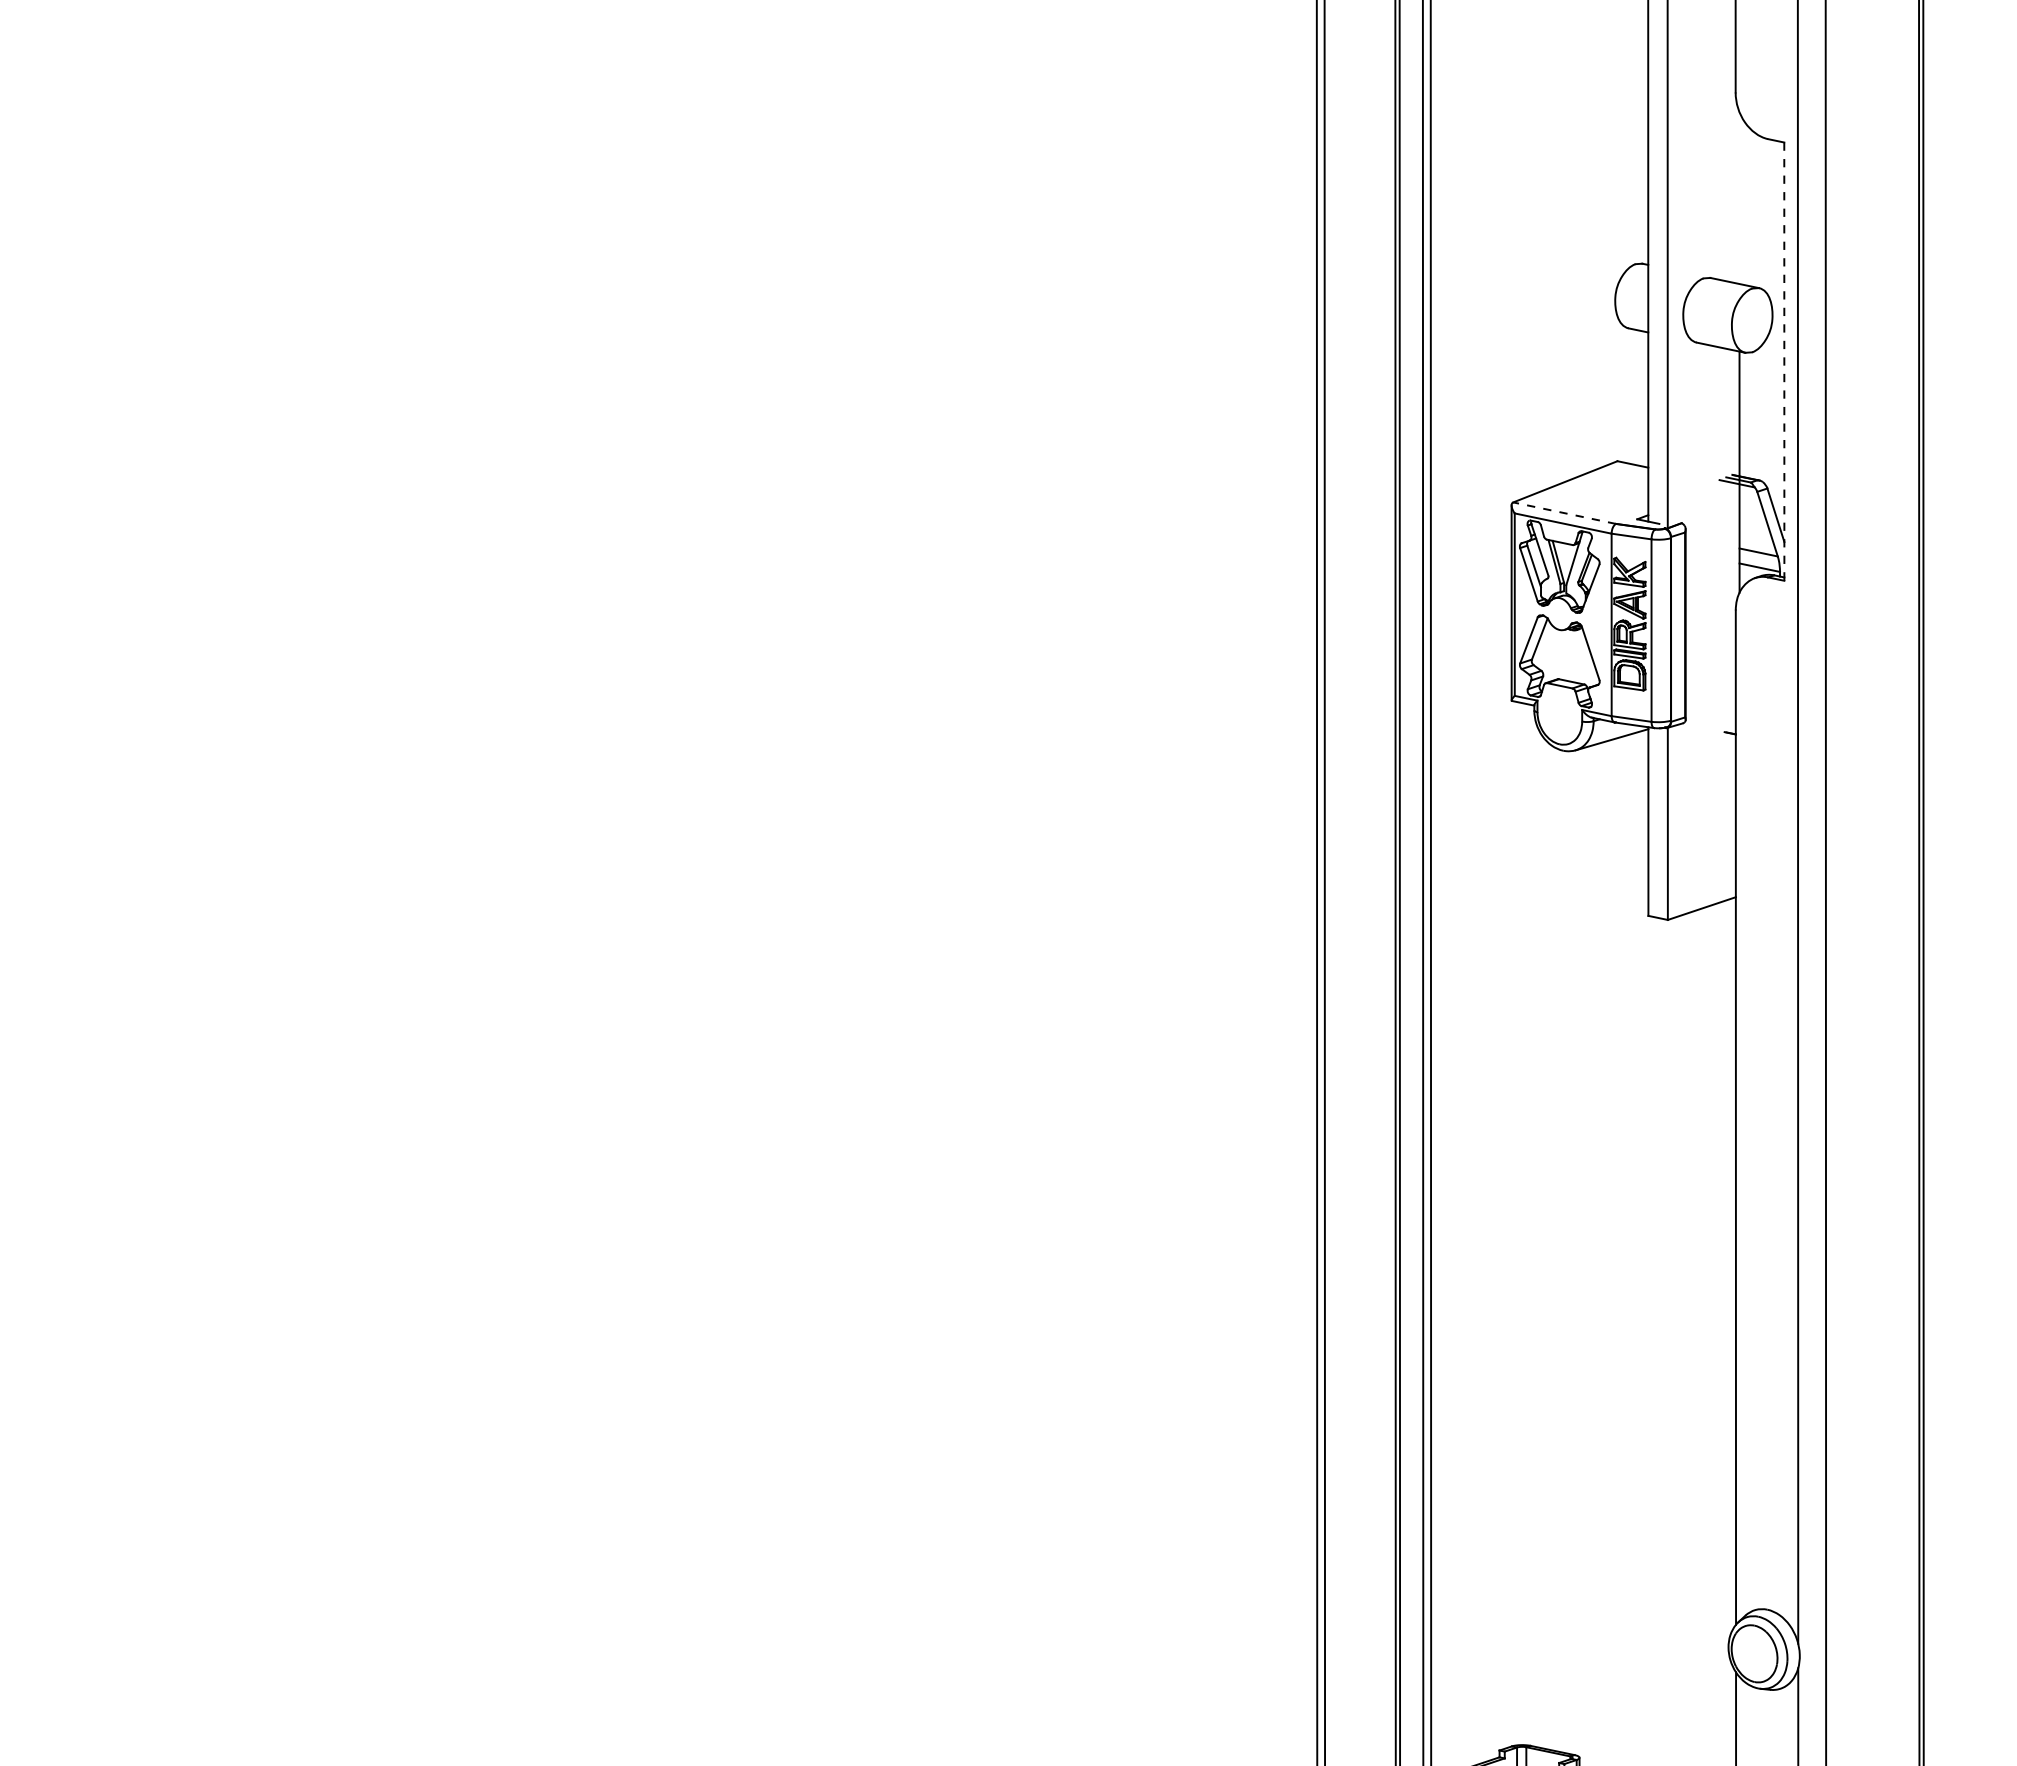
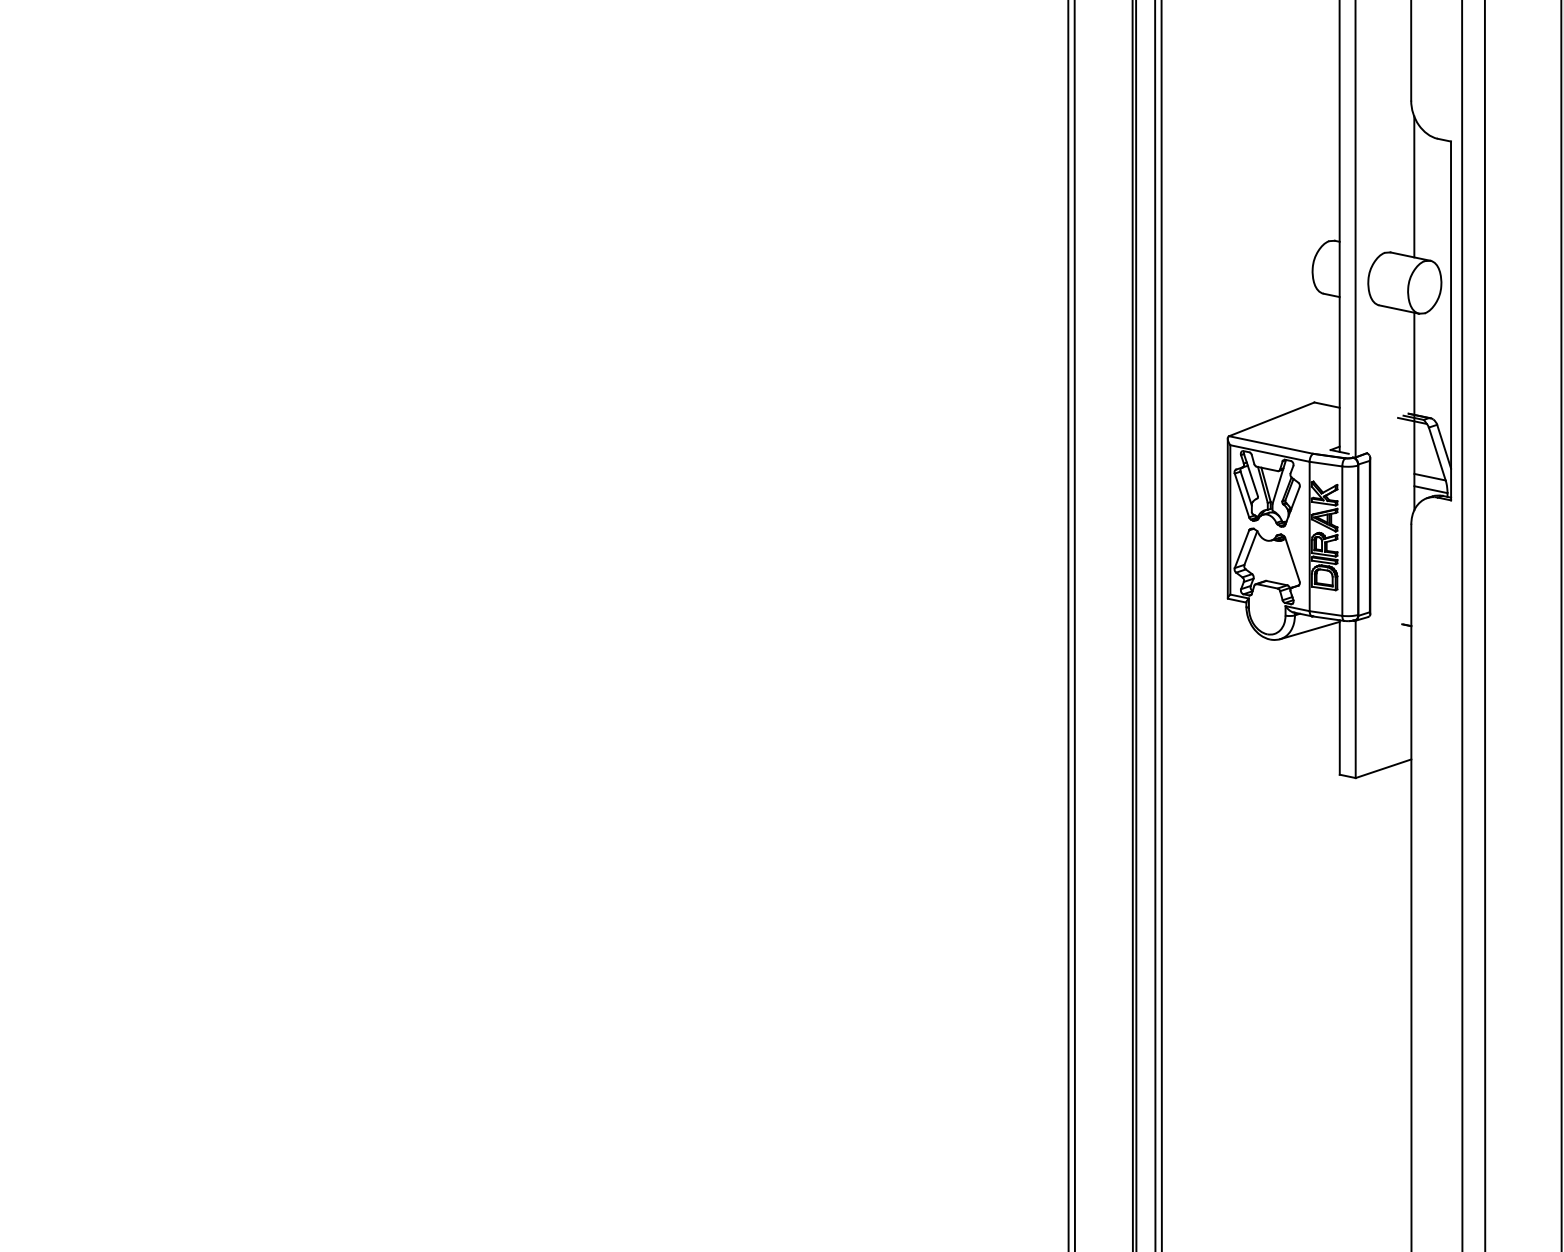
line: (1739, 197) -> (1414, 186), added
line: (1784, 362) -> (1451, 321), dashed -> solid
line: (1564, 513) -> (1271, 445), dashed -> solid

